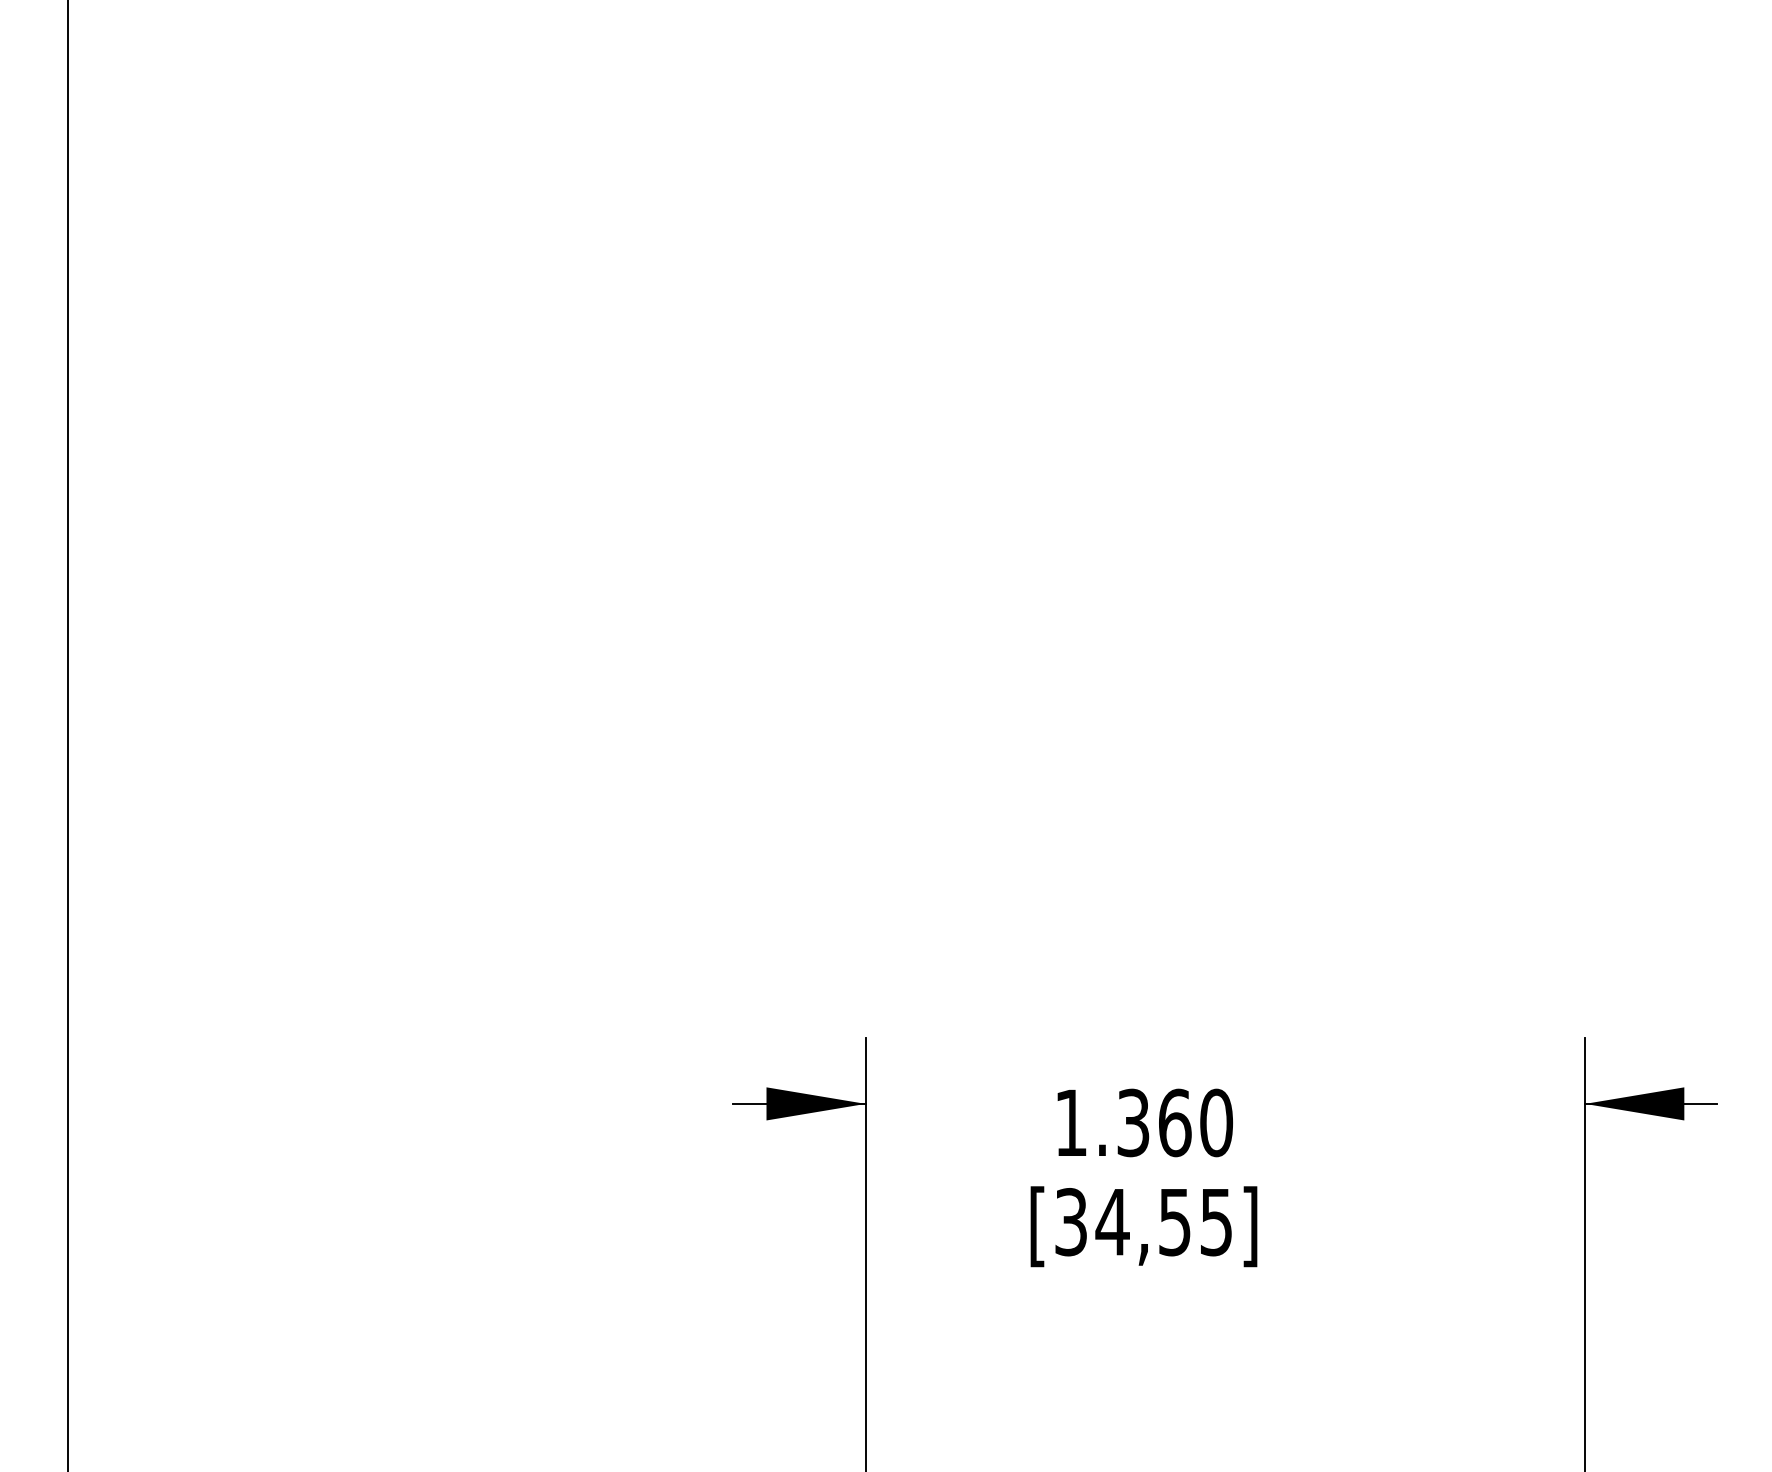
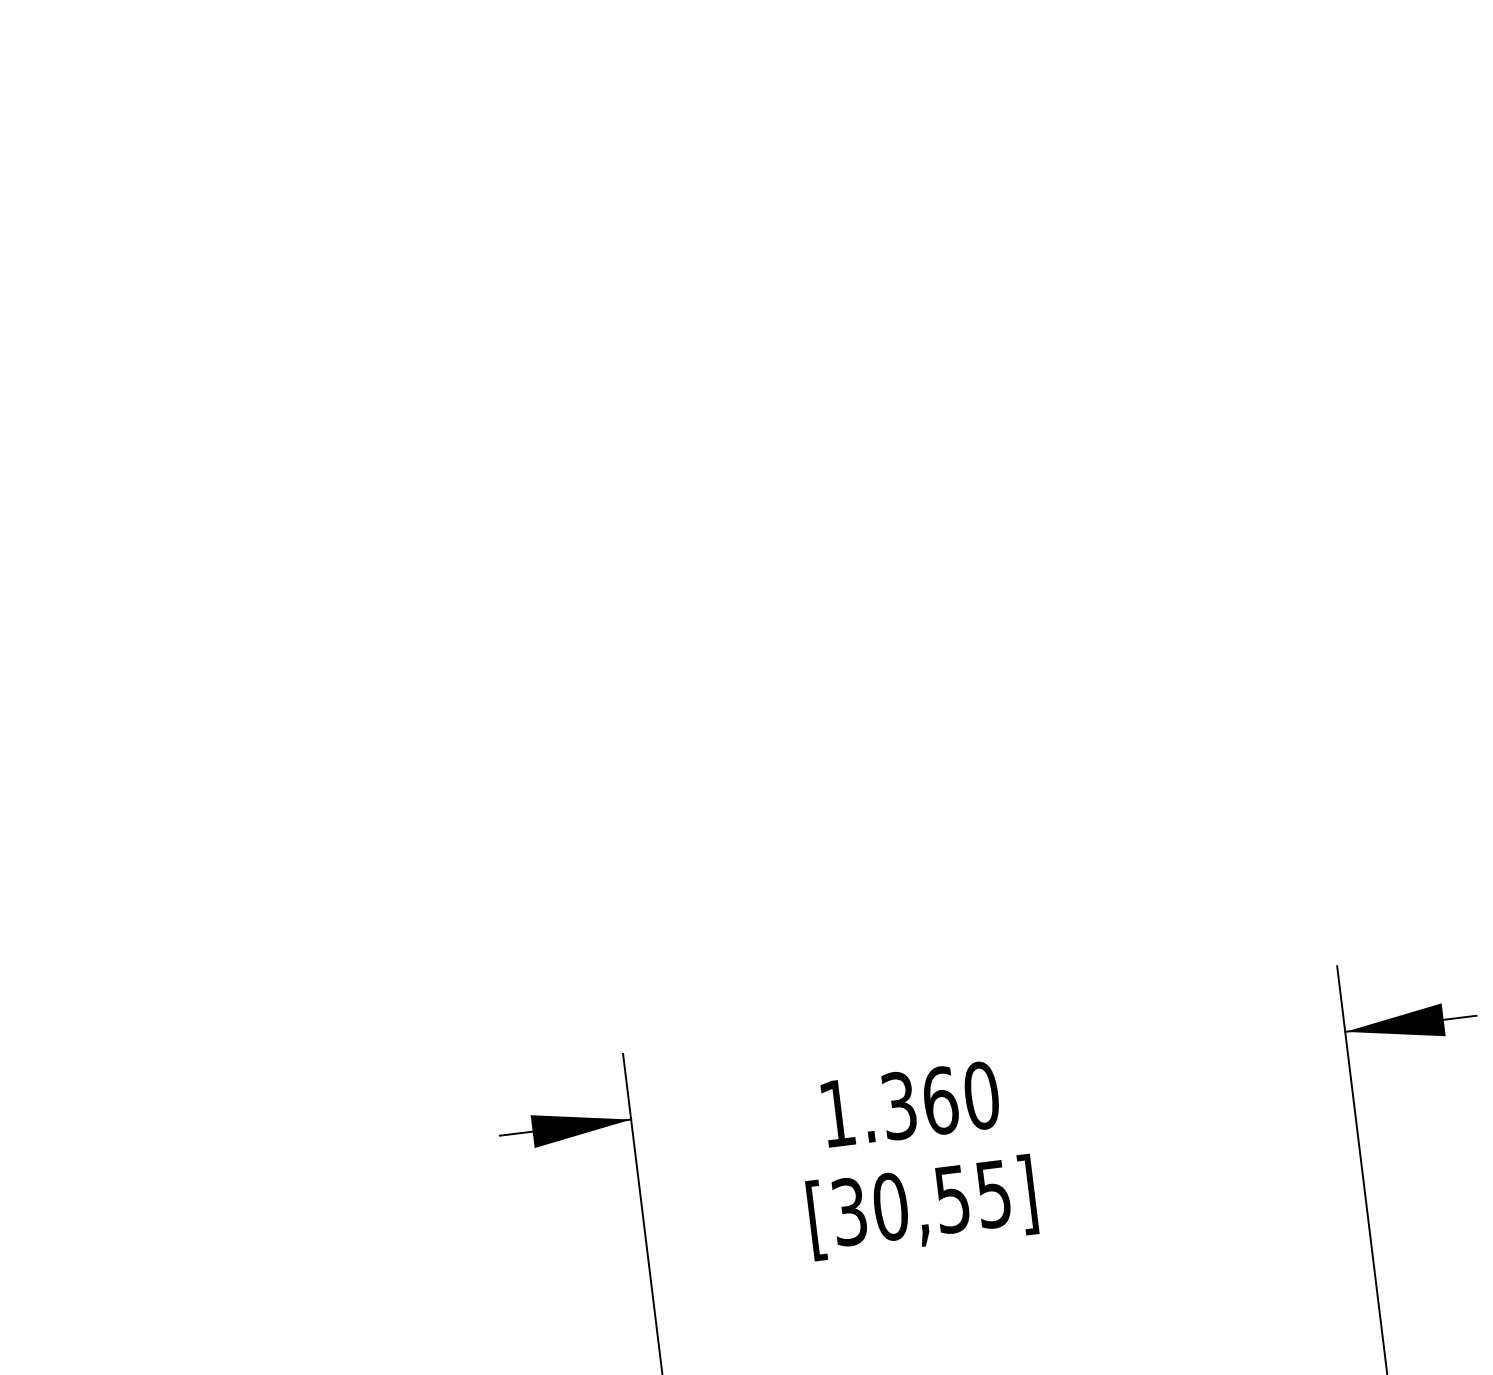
text: (1112, 1222) -> (890, 1207), [34,55] -> [30,55]

